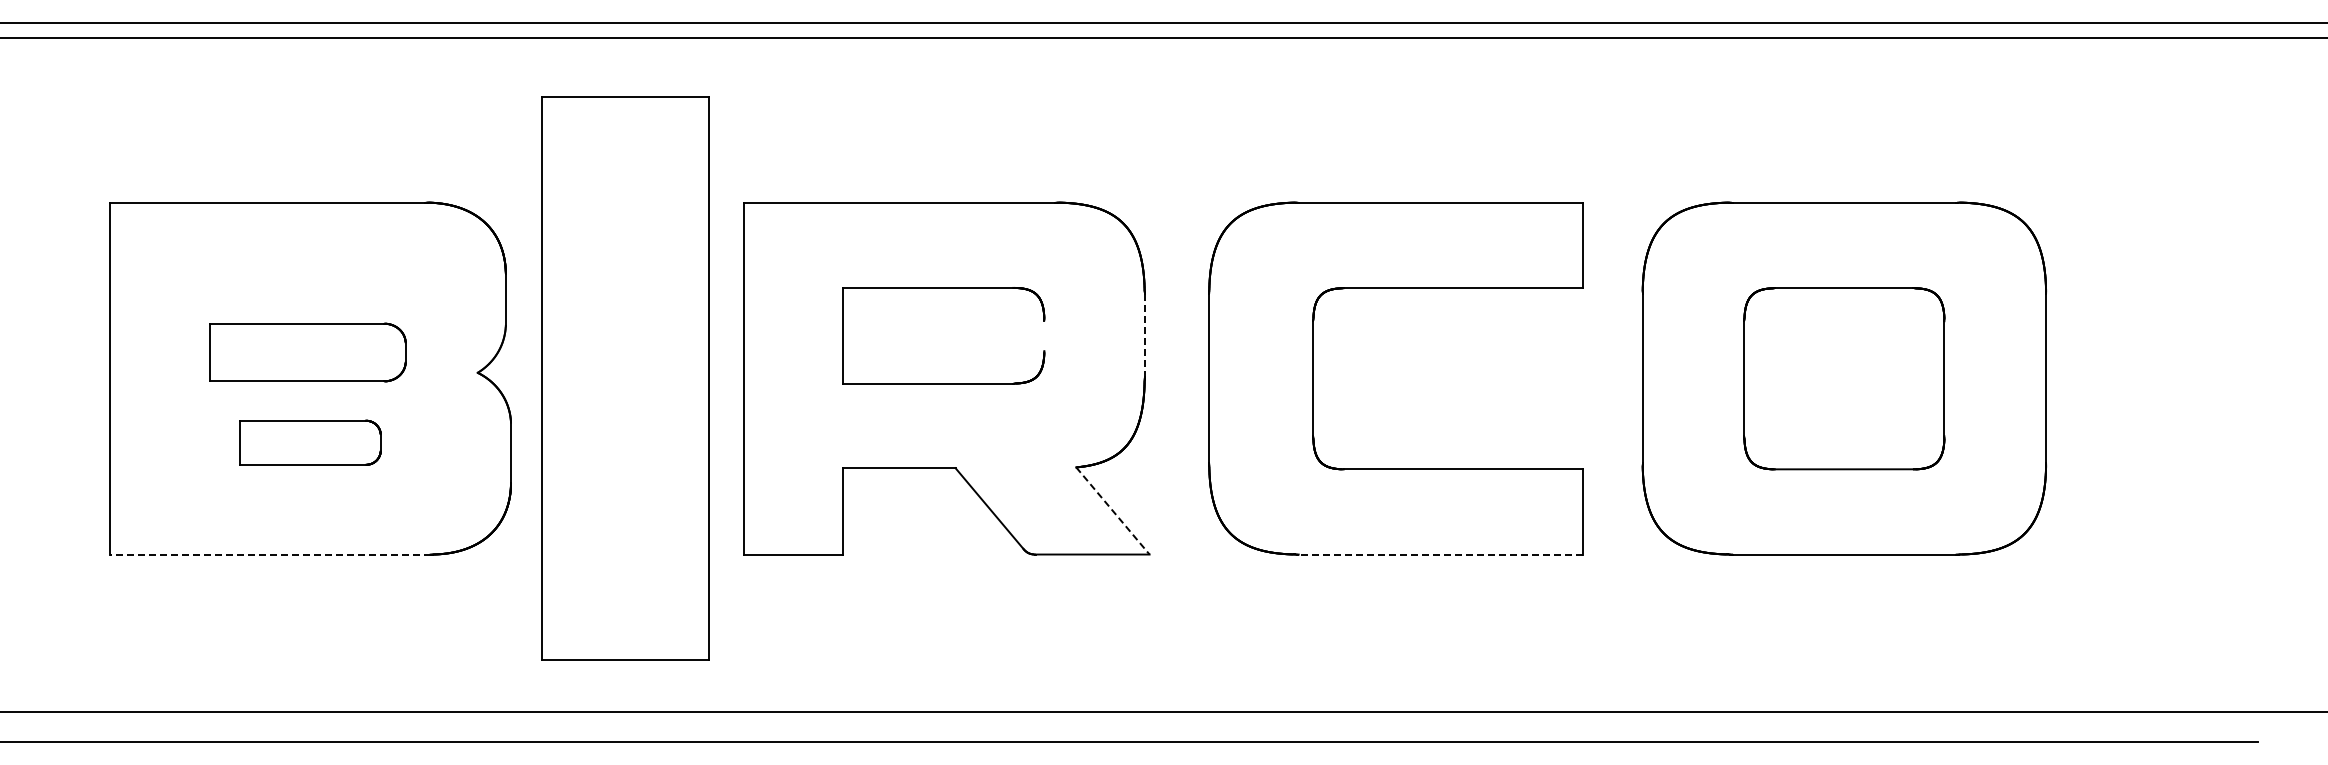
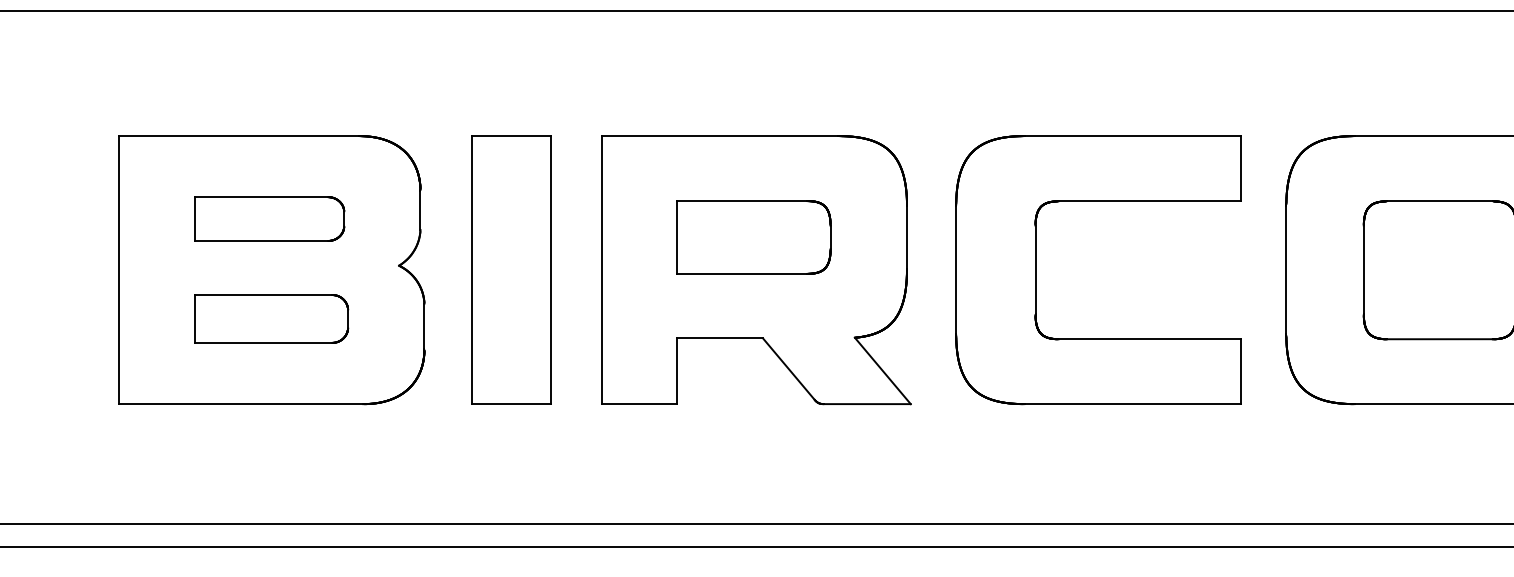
line: (1044, 335) -> (830, 237), added
line: (1144, 335) -> (906, 237), dashed -> solid
part: (307, 352) -> (269, 219), moved
part: (625, 378) -> (511, 270), size x0.62
part: (310, 442) -> (271, 318), size x1.43
line: (1112, 510) -> (882, 370), dashed -> solid
line: (269, 554) -> (240, 404), dashed -> solid
line: (1440, 554) -> (1132, 404), dashed -> solid

